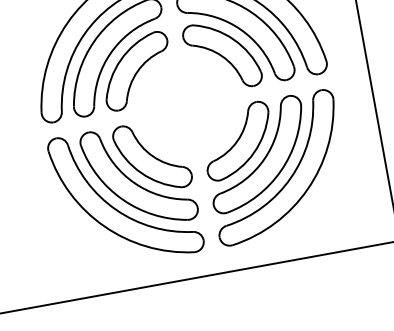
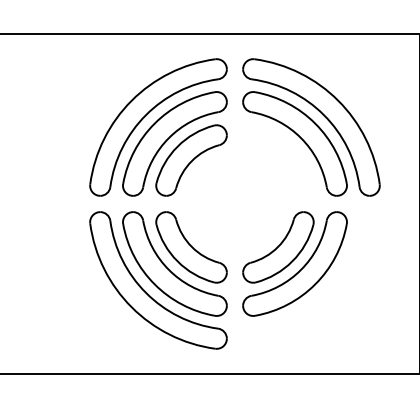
part: (222, 55) -> (278, 160), removed
part: (290, 176) -> (323, 291), removed

